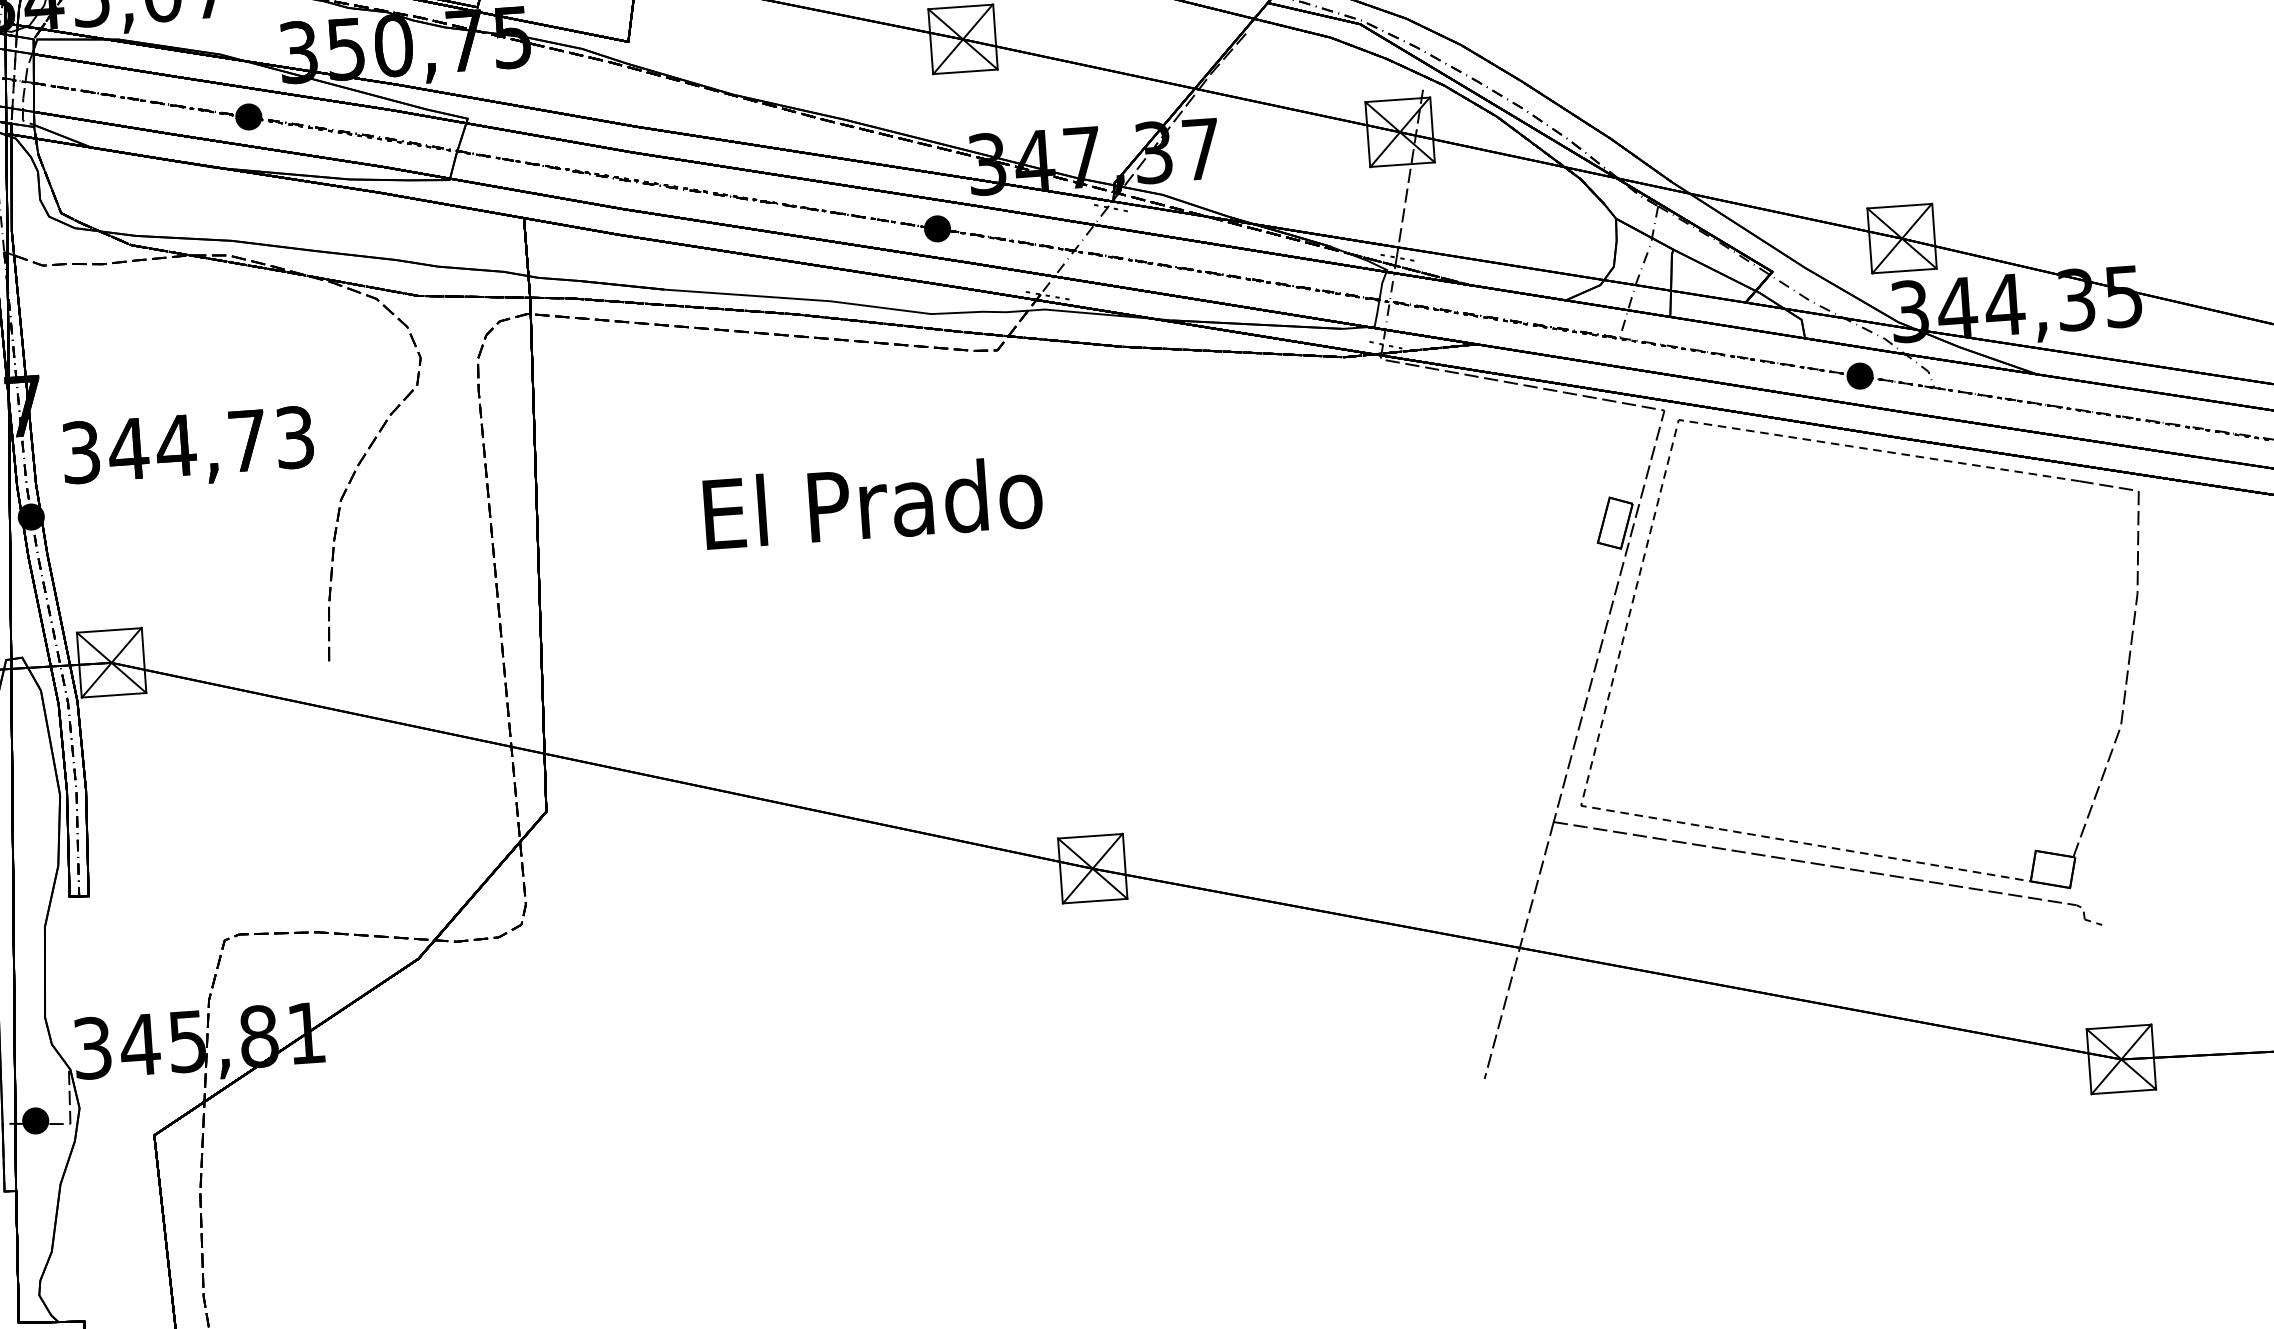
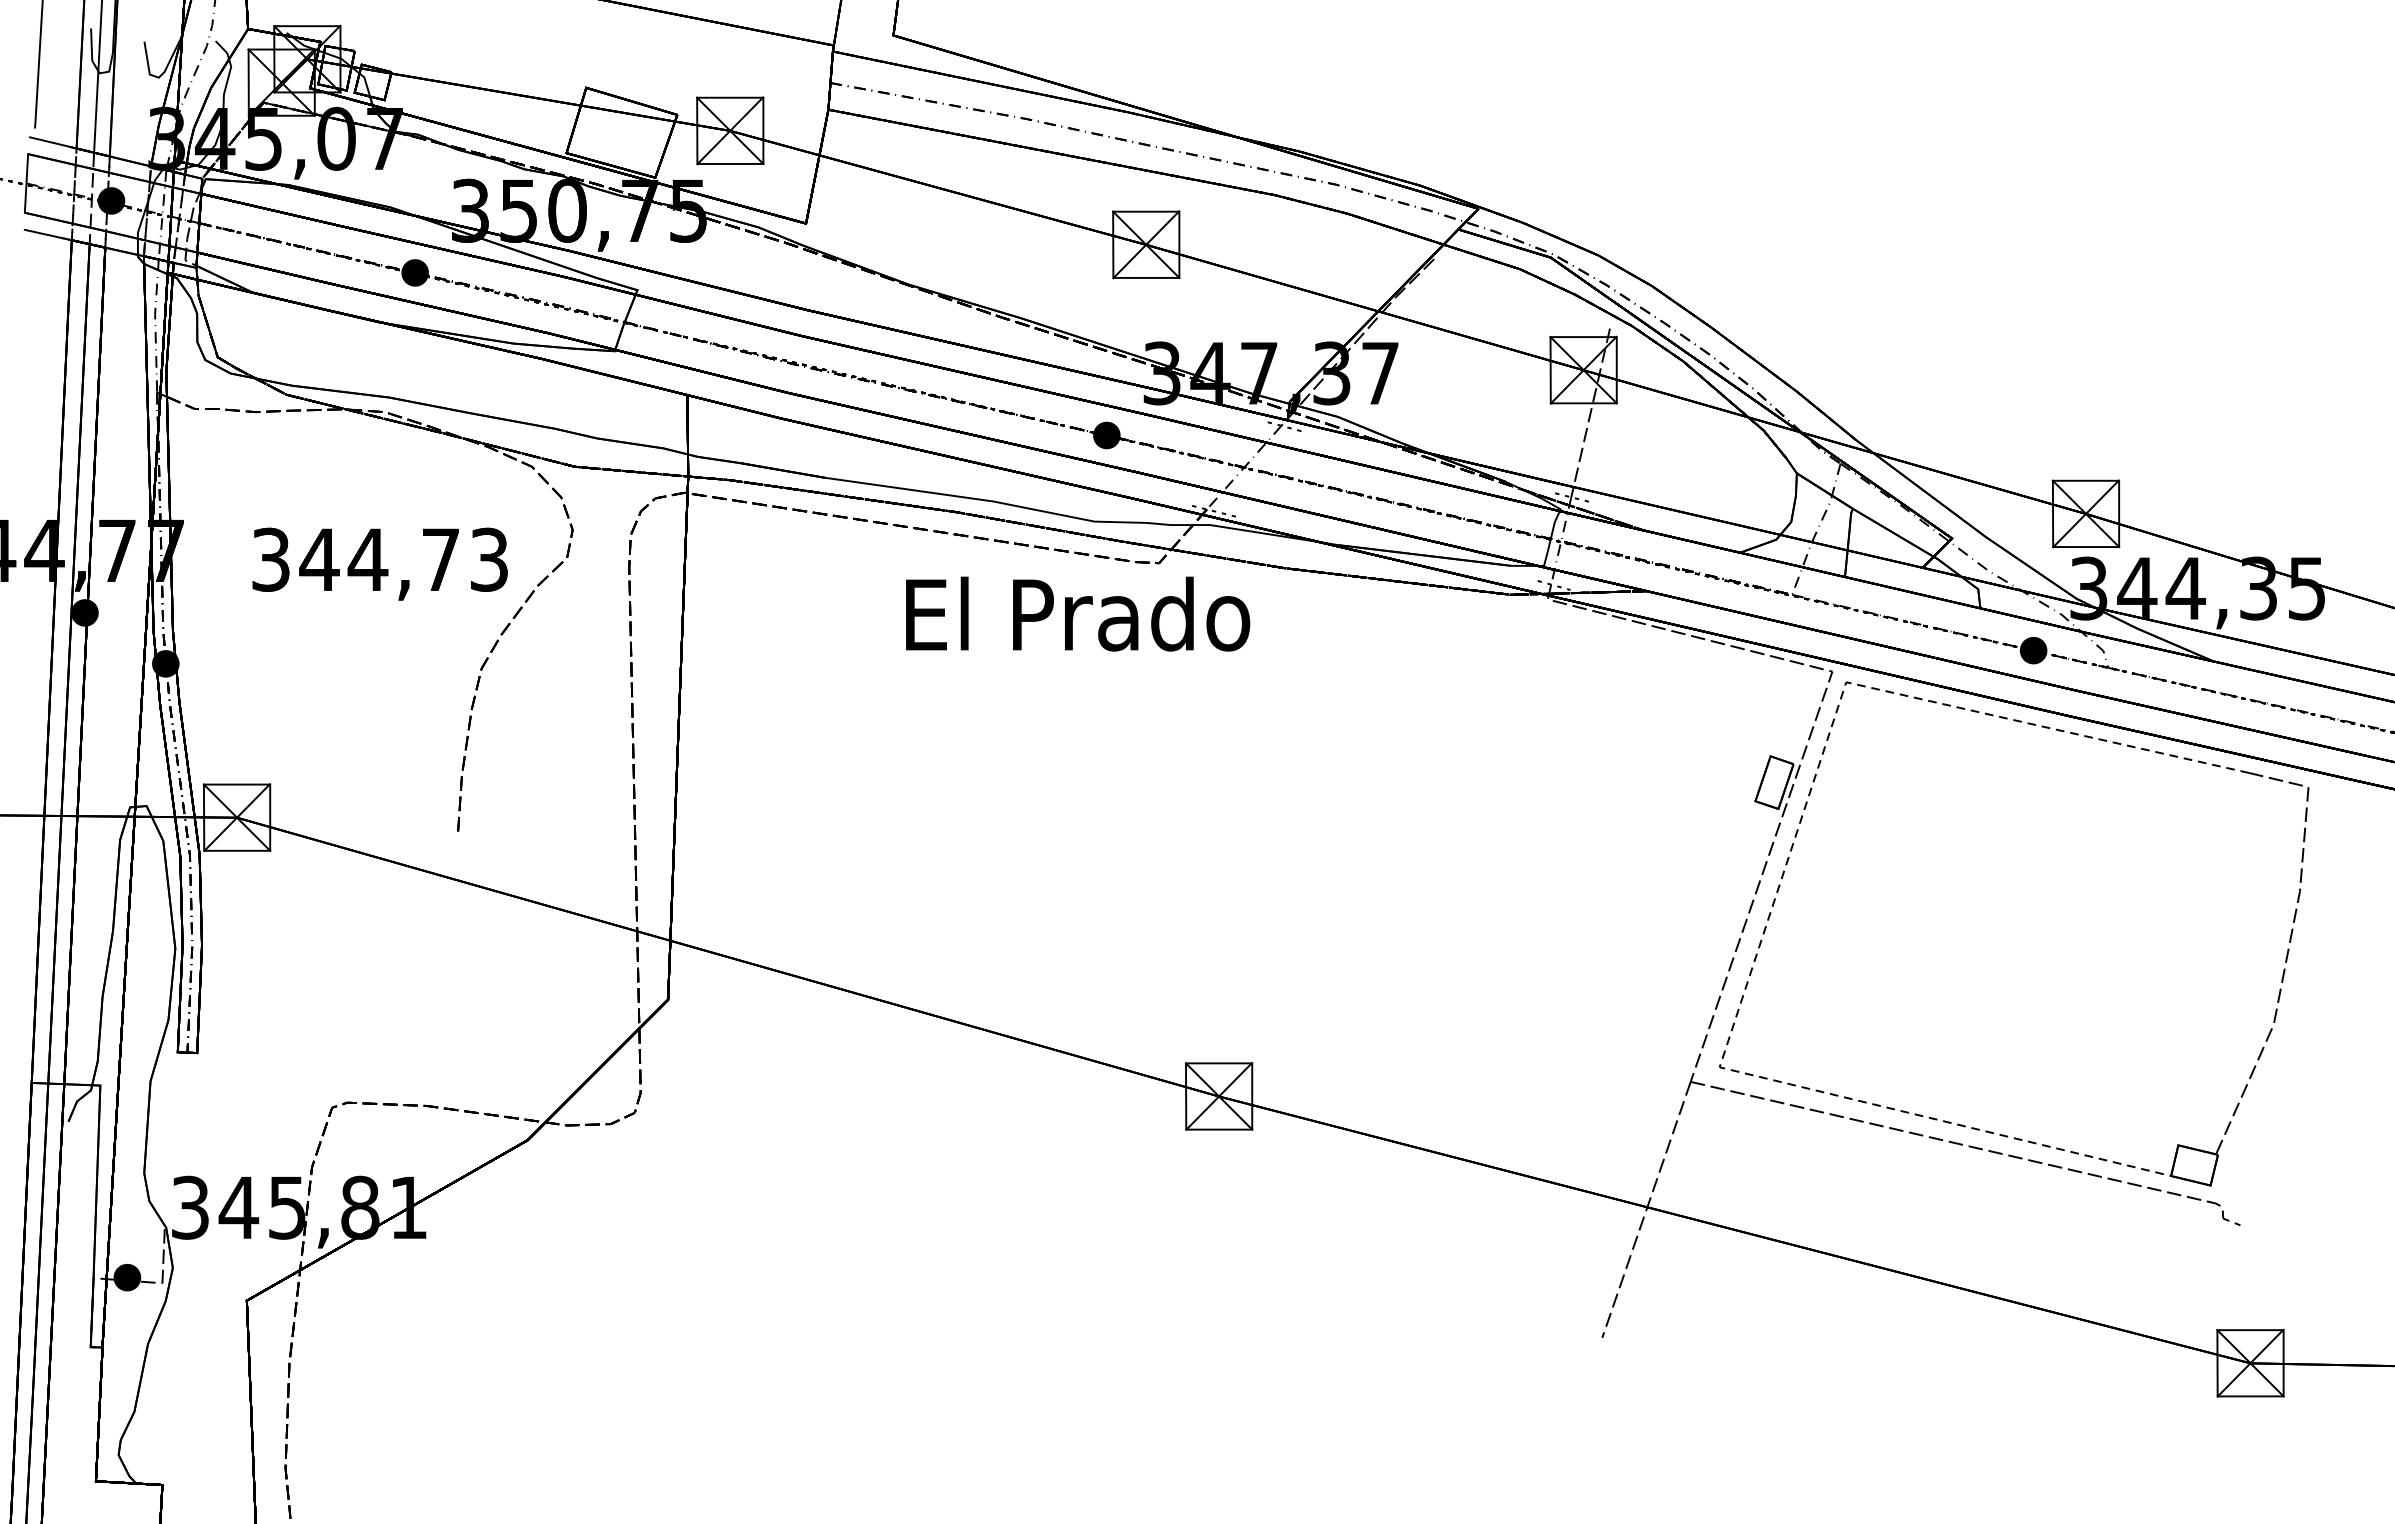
text: (187, 448) -> (379, 563), moved
text: (873, 502) -> (1078, 613), moved

